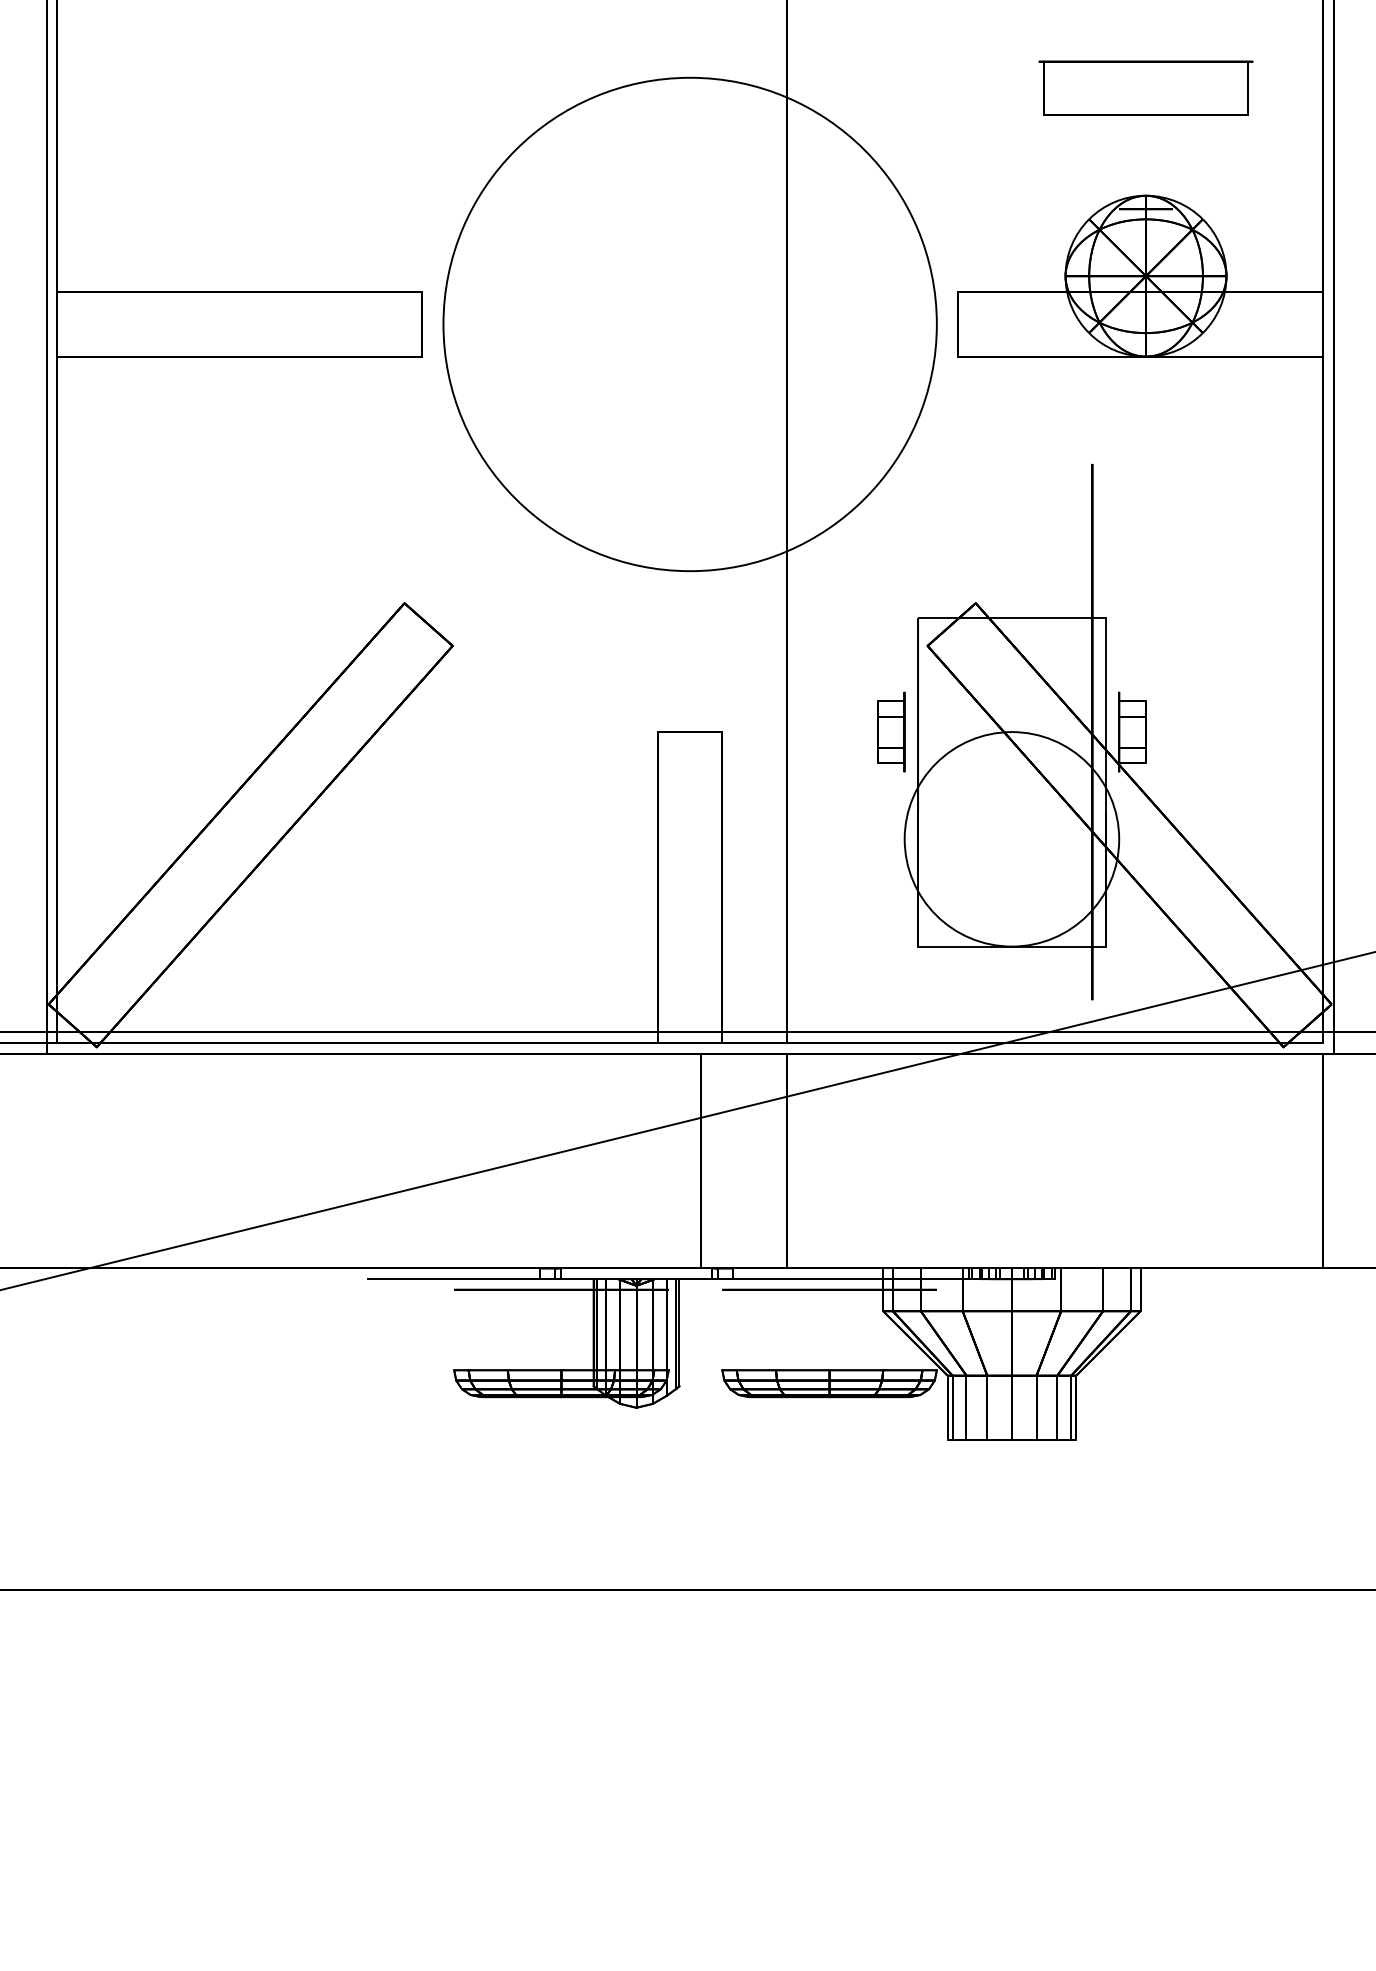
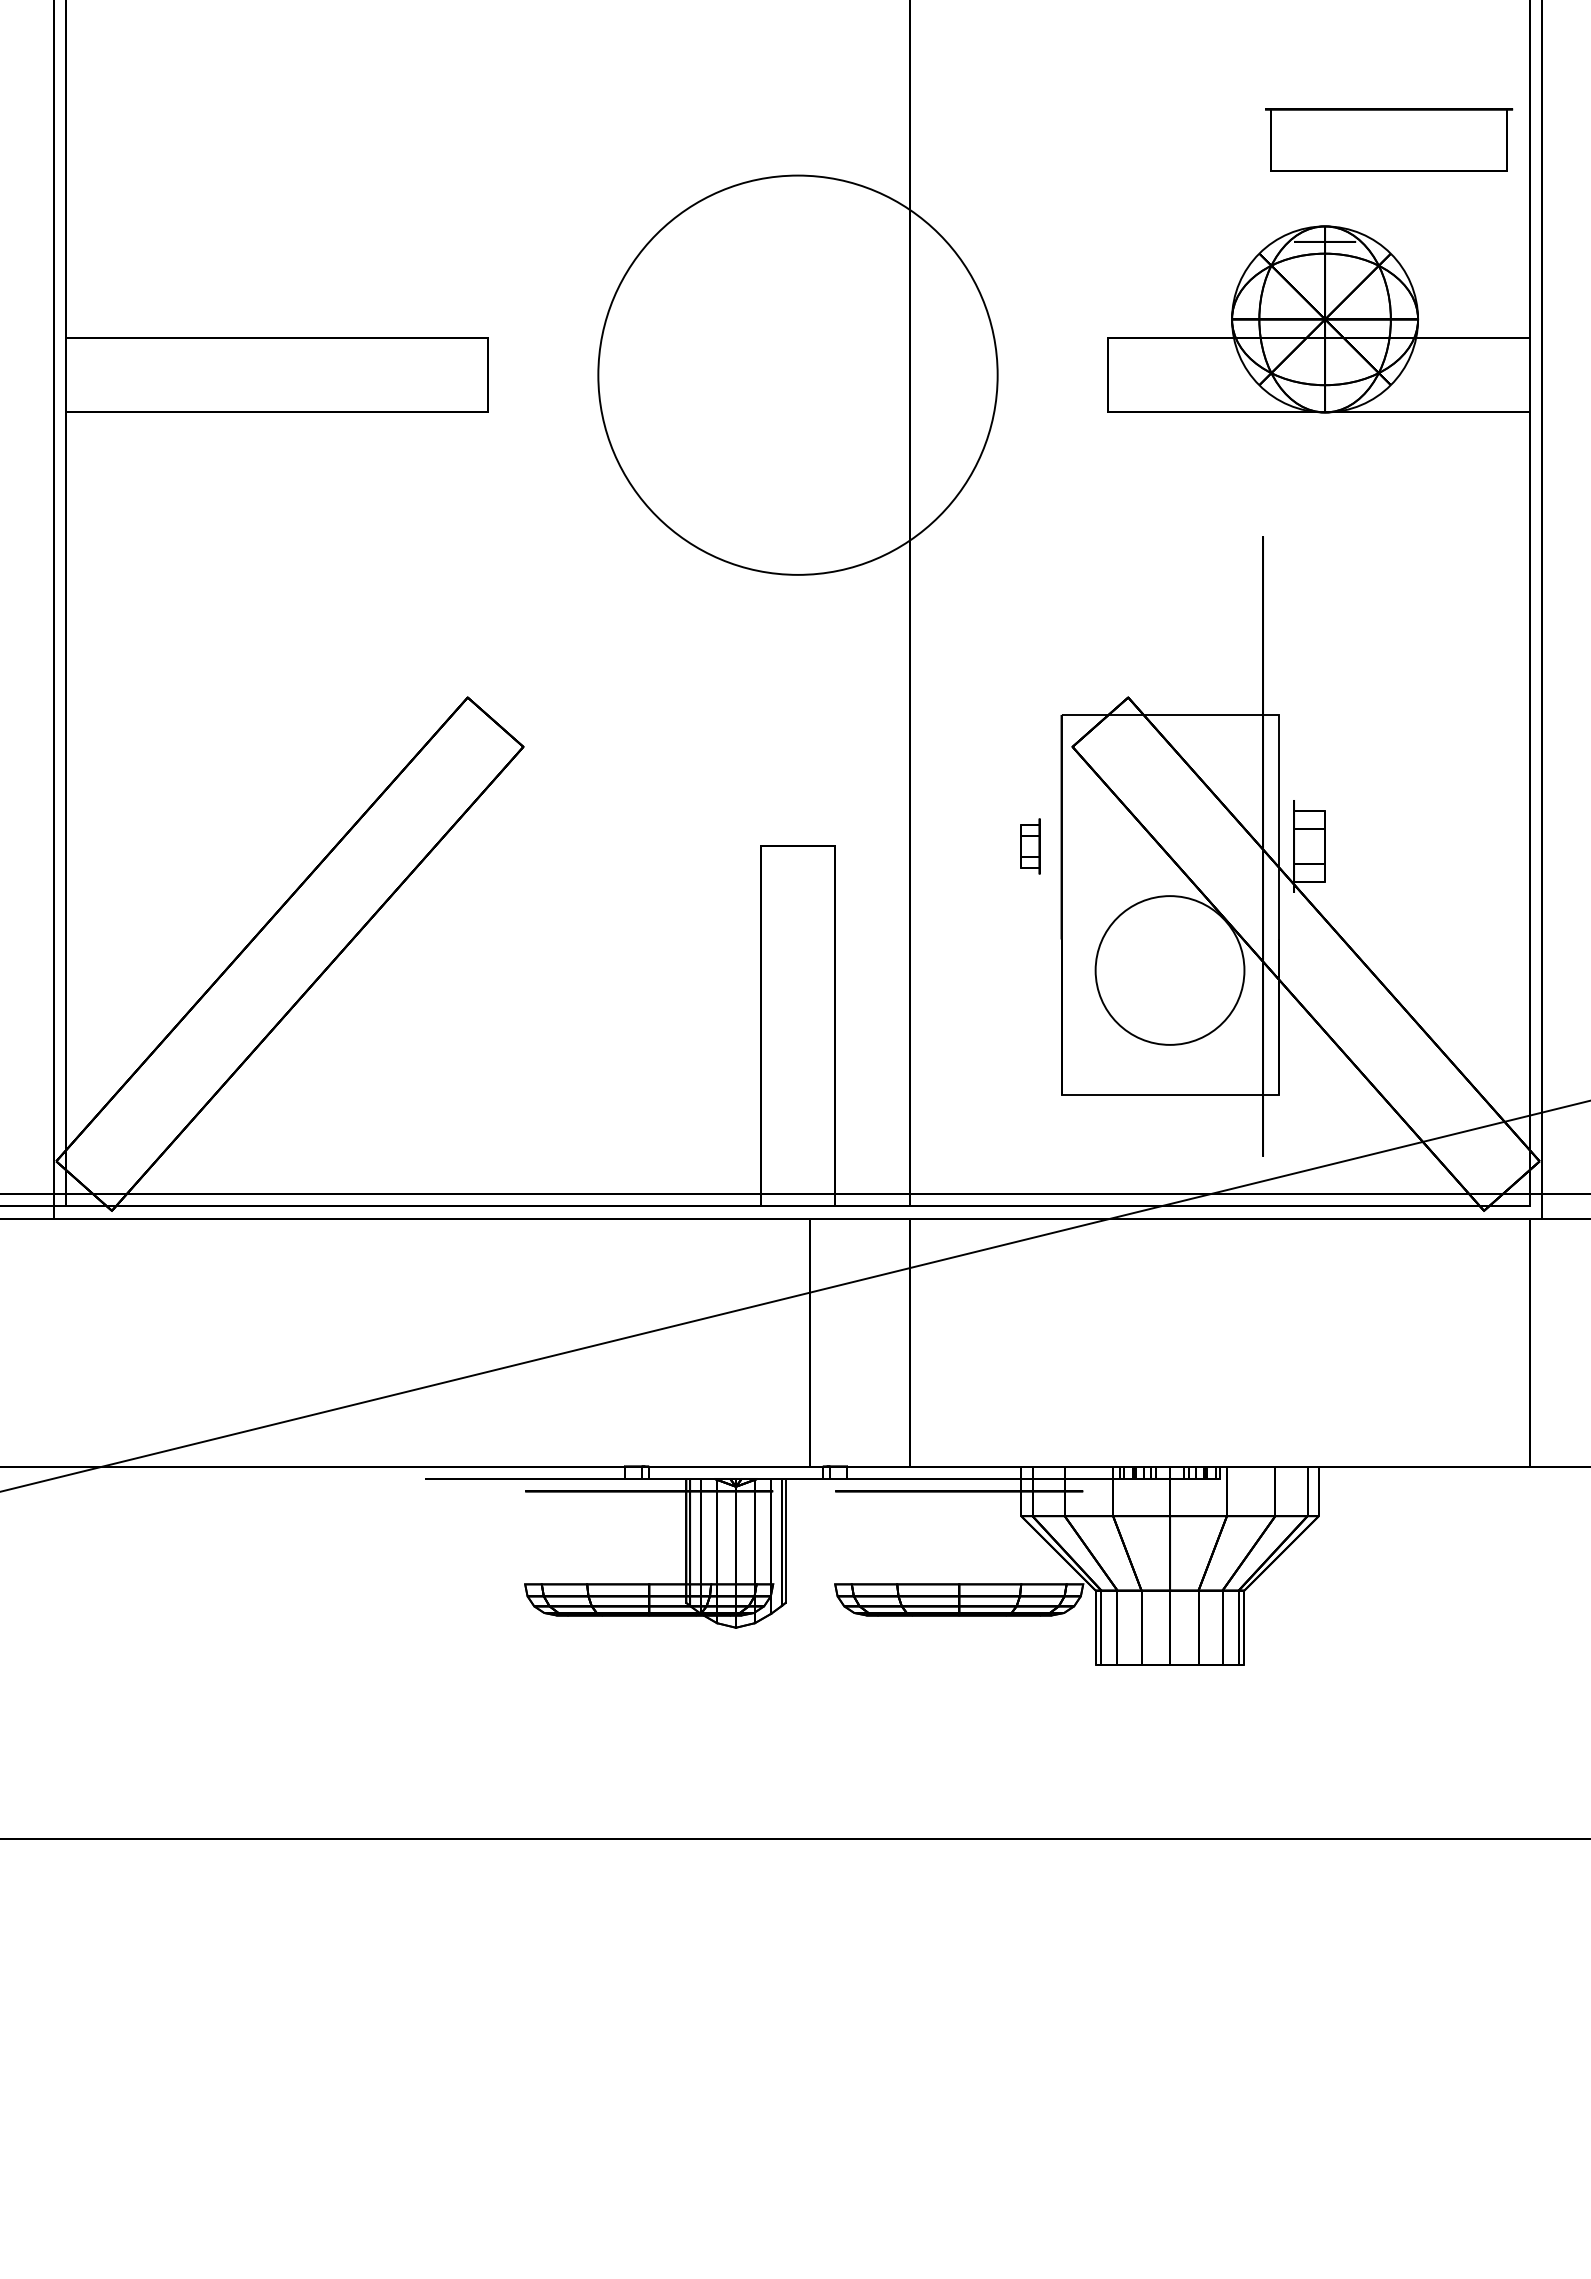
part: (1146, 87) -> (1389, 139), moved
circle: (689, 324) -> (797, 375), size x0.7
part: (891, 732) -> (1030, 846), size x0.6
circle: (1012, 839) -> (1170, 970), size x0.6

